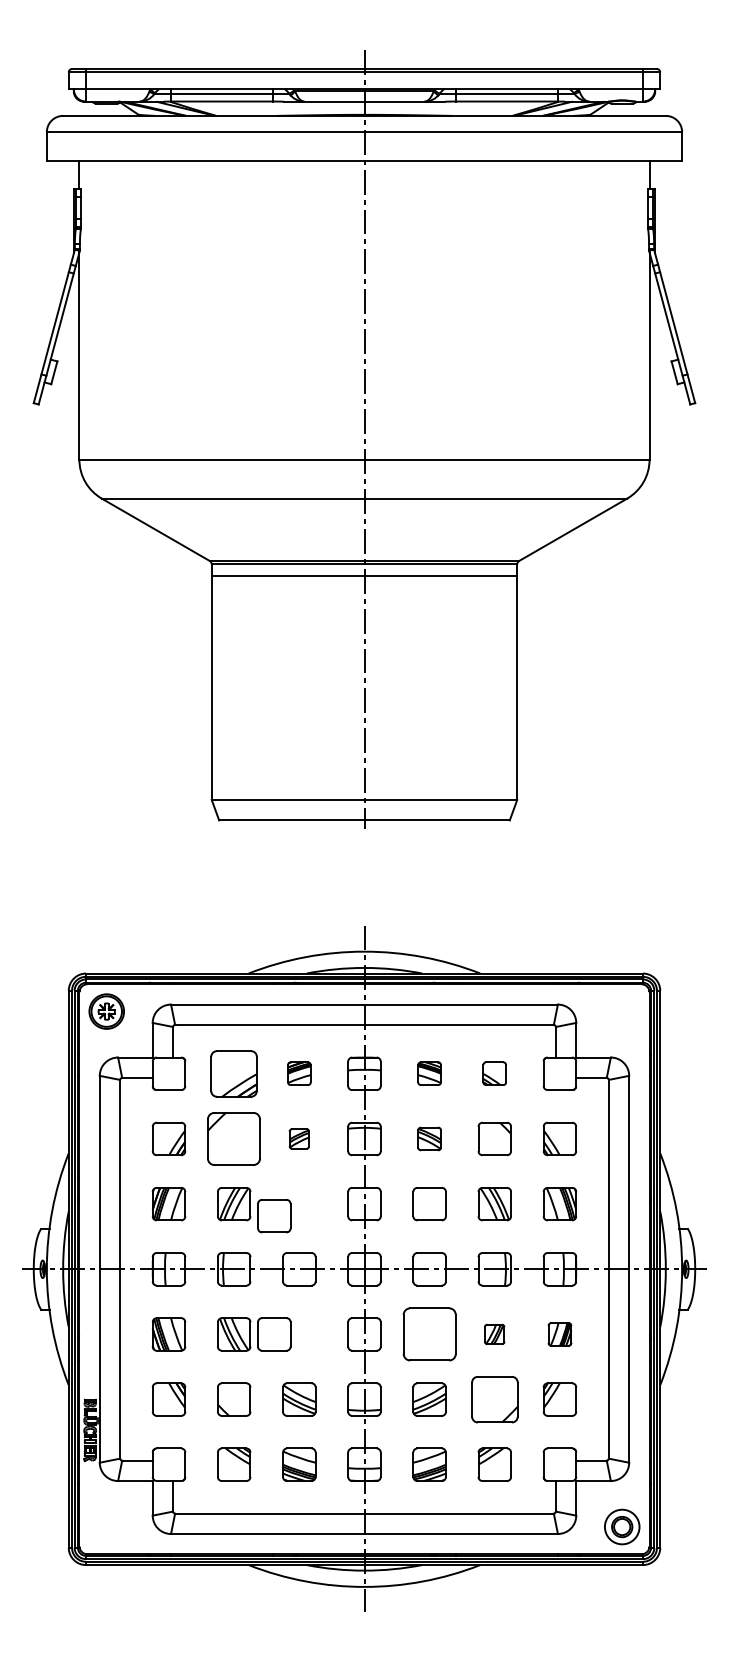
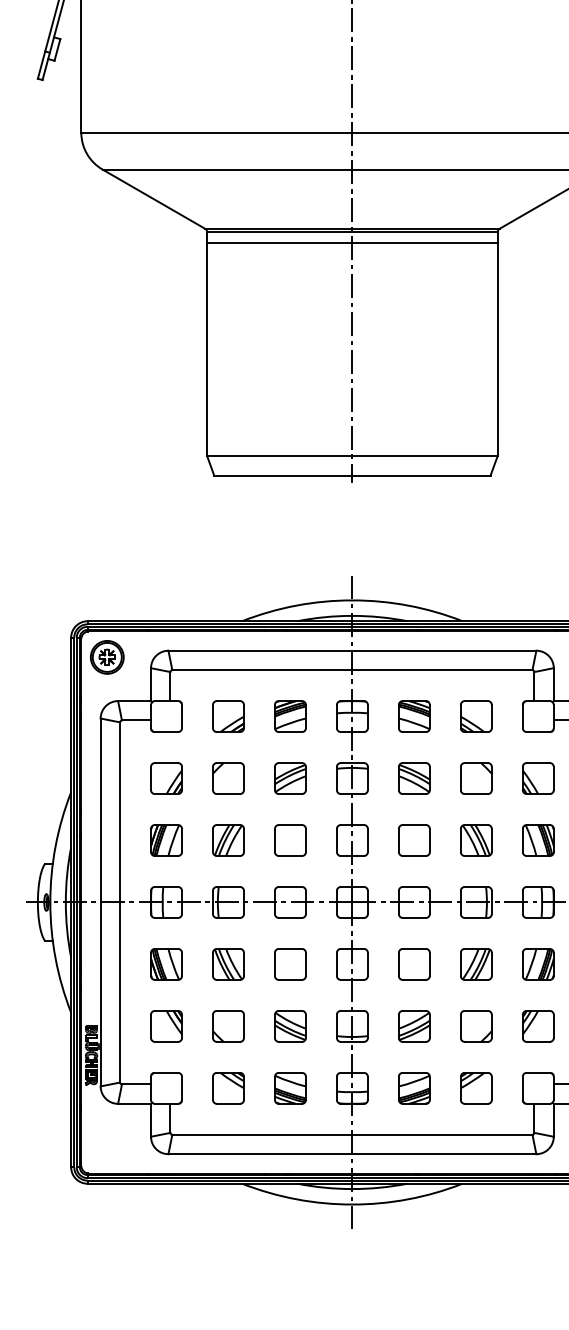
part: (234, 1073) -> (228, 716), size x0.71
part: (299, 1073) -> (290, 716), size x1.43
part: (429, 1073) -> (414, 716), size x1.43
part: (494, 1073) -> (476, 716), size x1.43
part: (234, 1138) -> (228, 778), size x0.62
part: (299, 1138) -> (290, 778), size x1.67
part: (429, 1138) -> (414, 778), size x1.43
part: (274, 1216) -> (290, 840), moved
part: (274, 1334) -> (290, 964), moved
part: (429, 1334) -> (414, 964), size x0.62
part: (494, 1334) -> (476, 964), size x1.67
part: (559, 1334) -> (537, 964), size x1.43
part: (494, 1399) -> (476, 1026), size x0.71

